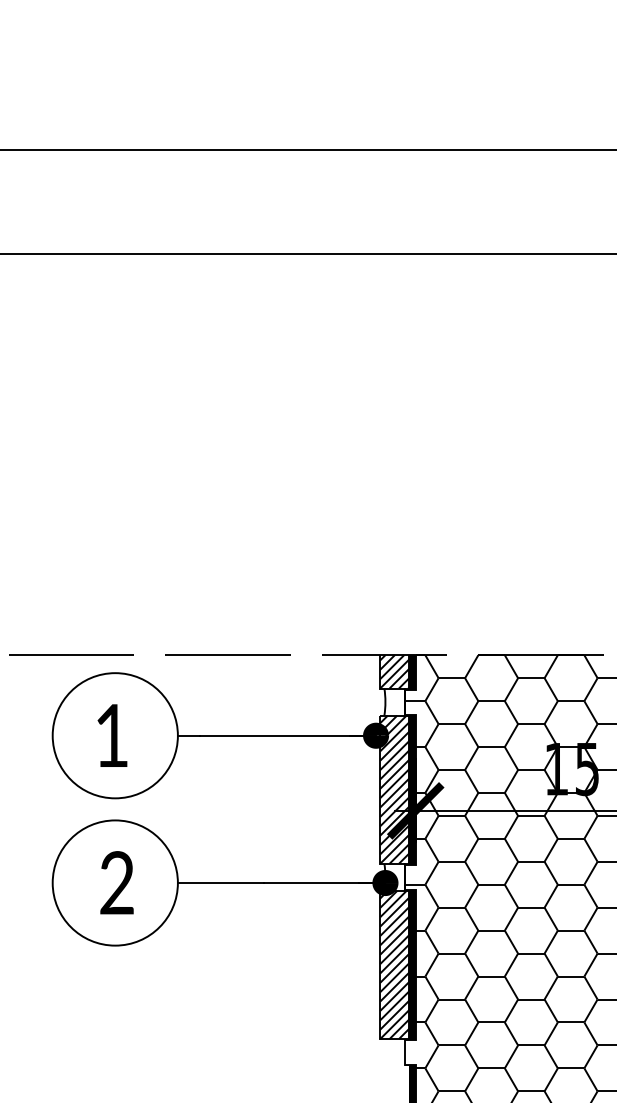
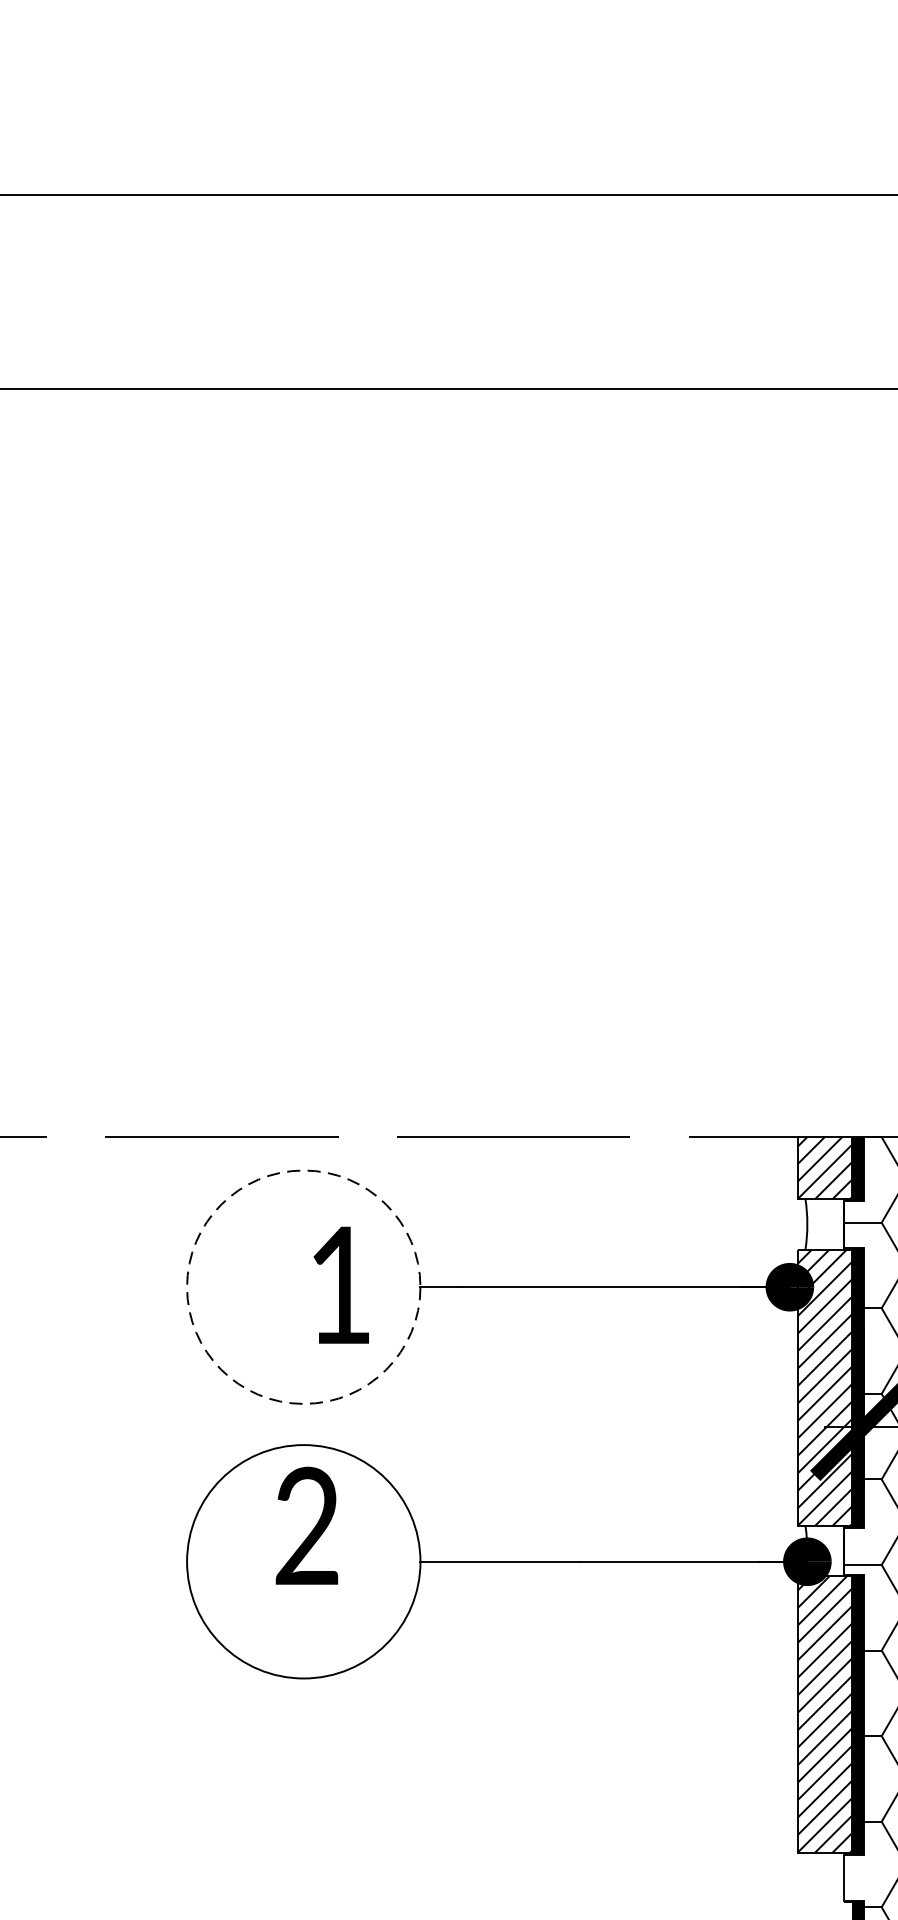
text: (112, 735) -> (341, 1284), moved
circle: (114, 735) -> (302, 1286), solid -> dashed
text: (116, 882) -> (305, 1525), moved

